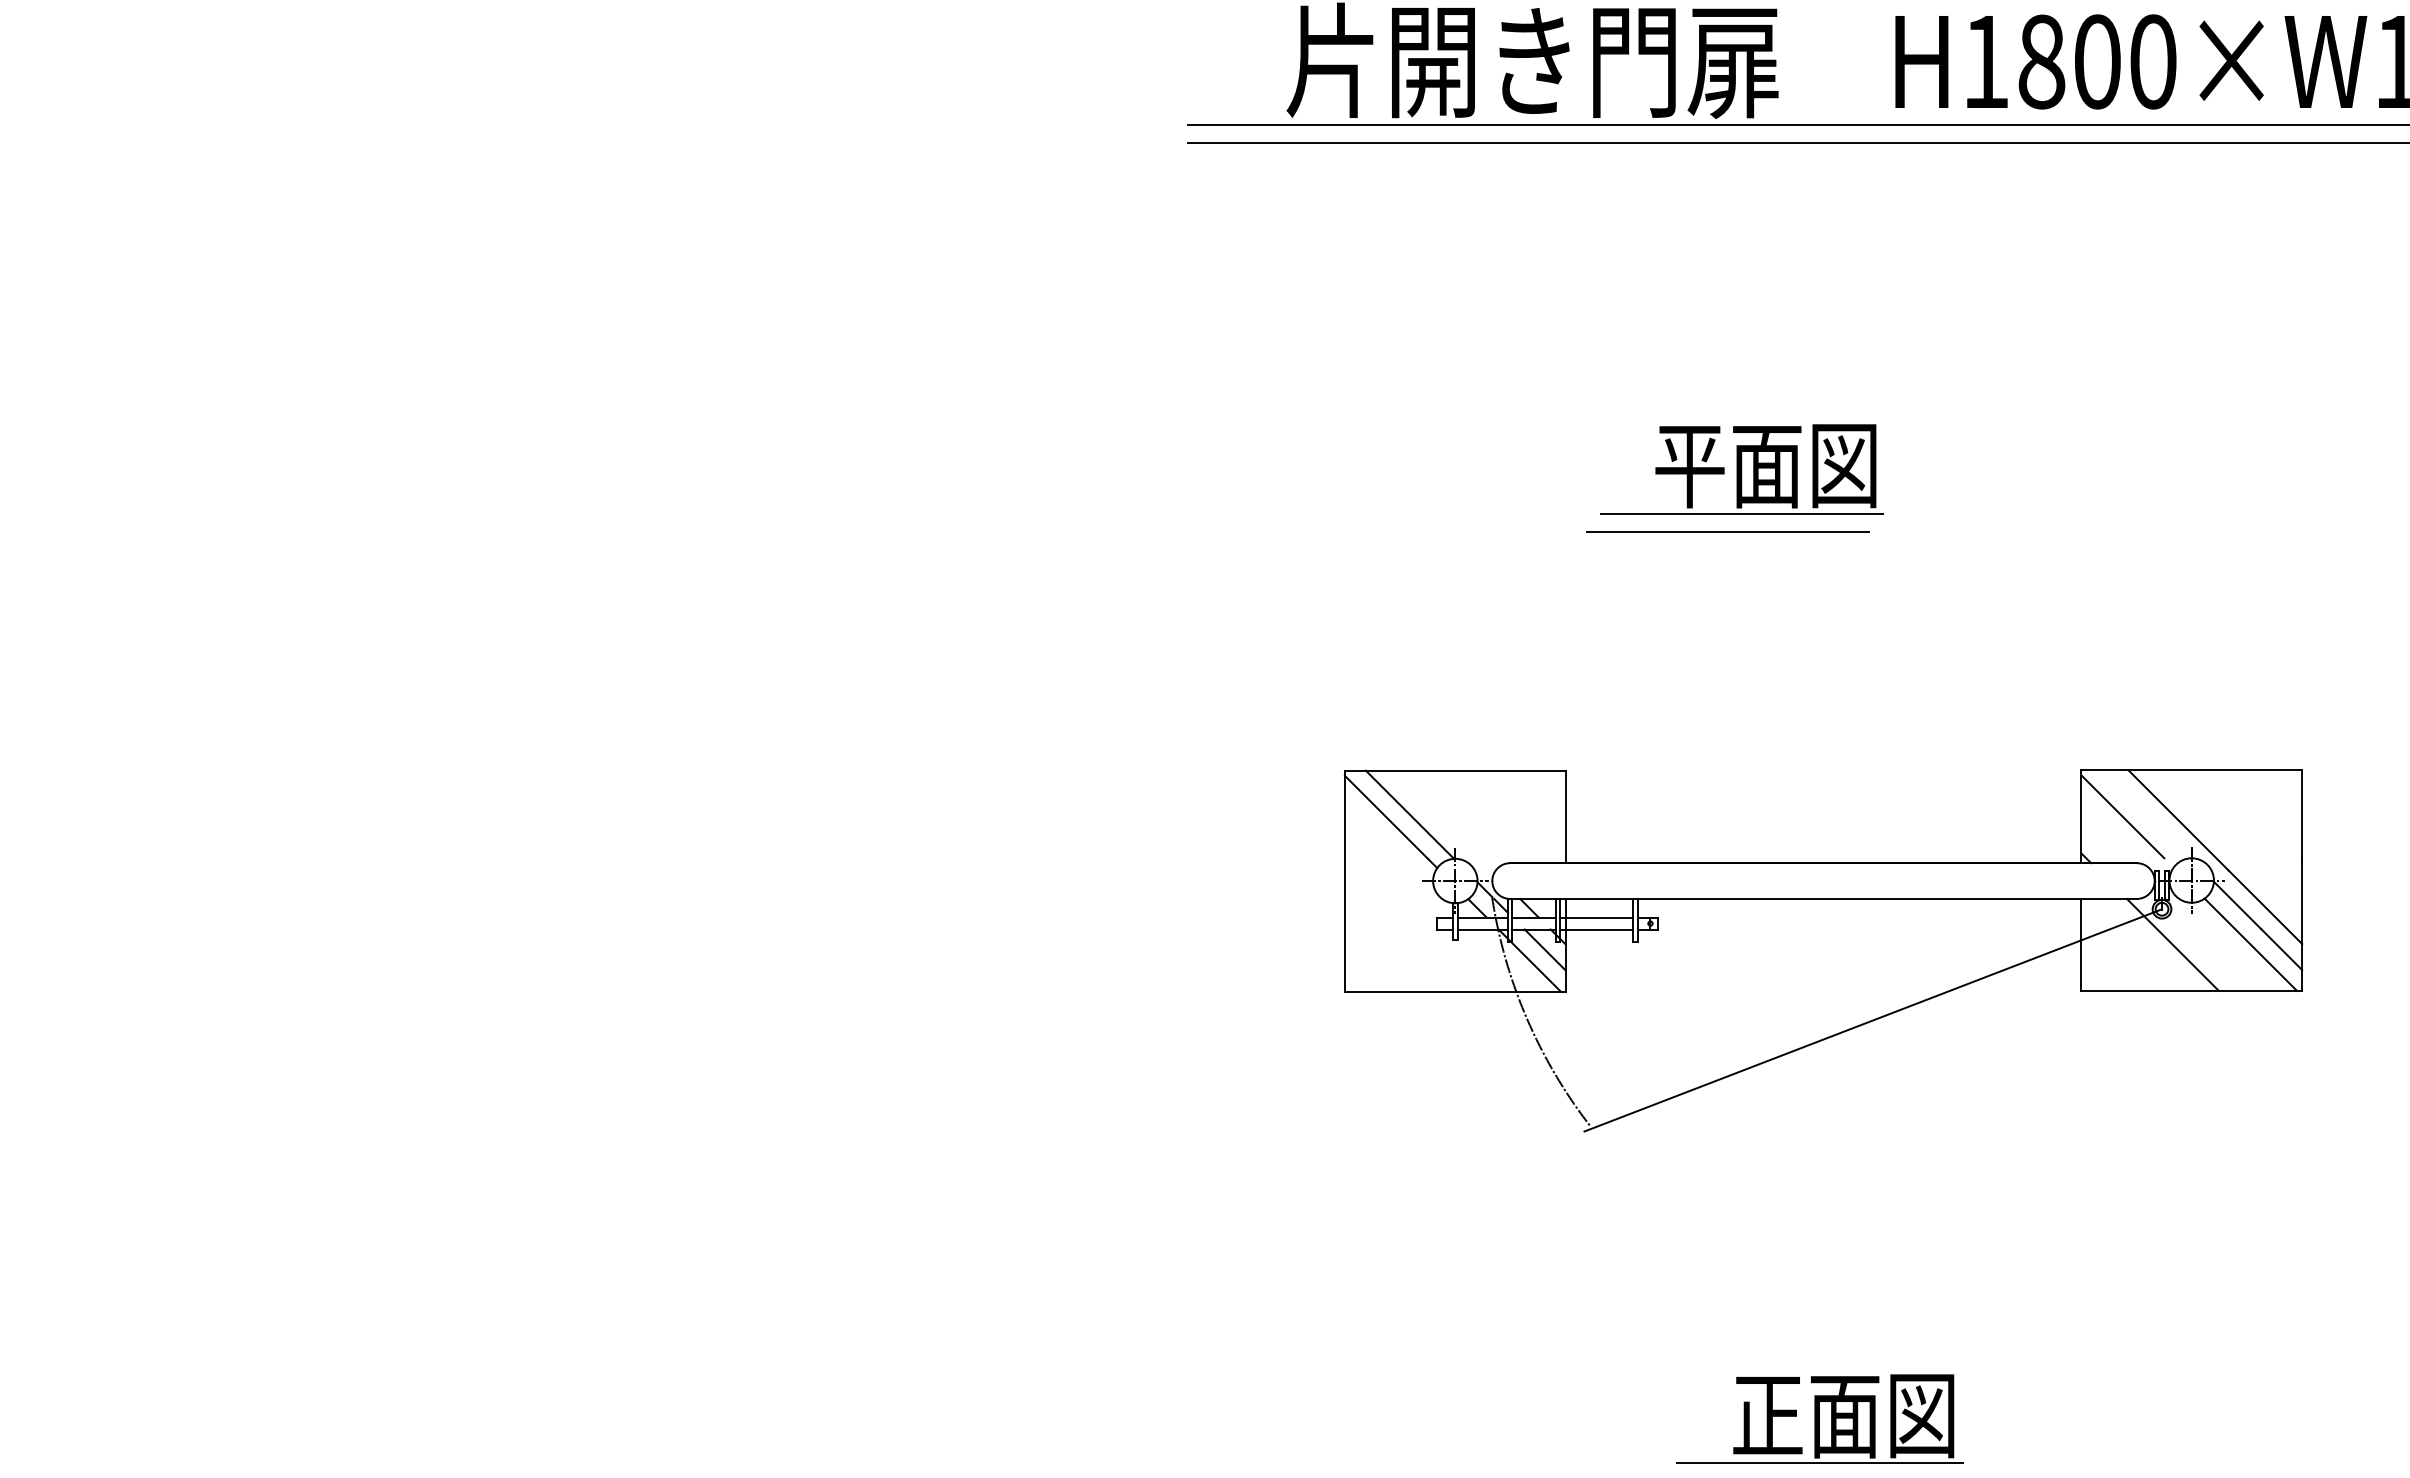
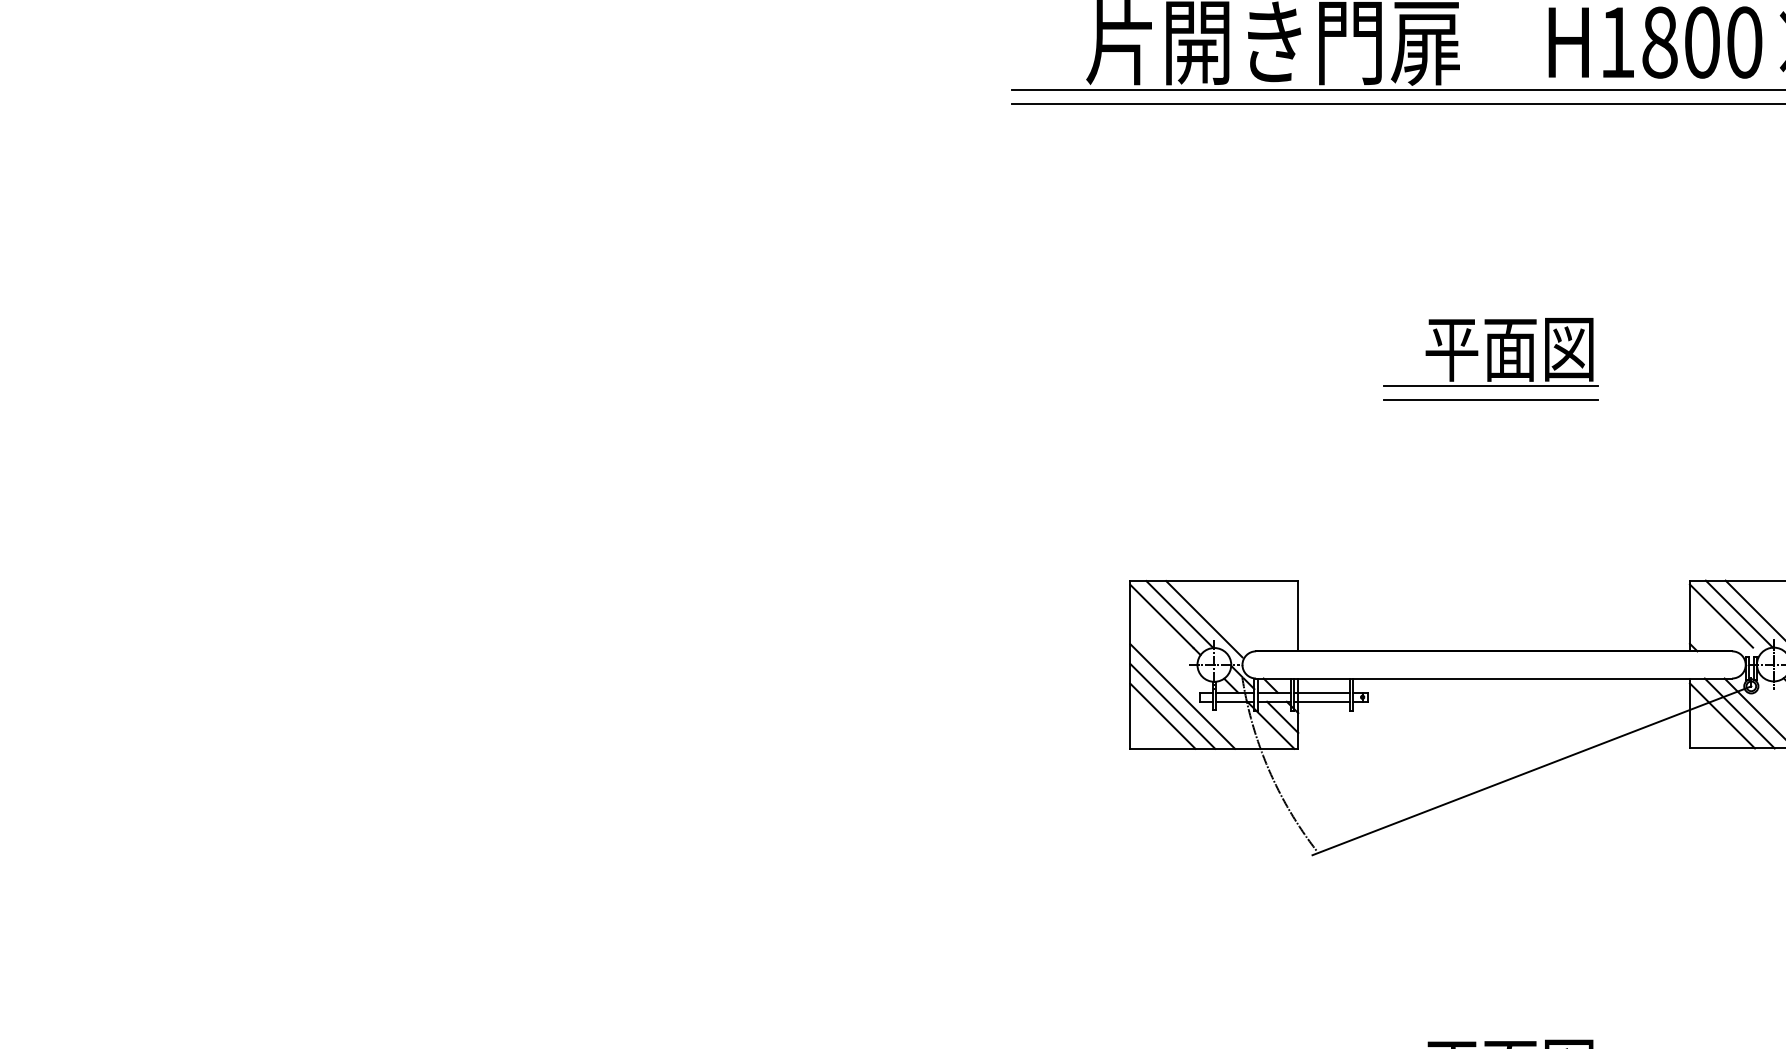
part: (1741, 469) -> (1491, 352), moved
line: (1727, 531) -> (1491, 399), moved
line: (2146, 814) -> (1739, 614), added
line: (1441, 820) -> (1203, 618), added
line: (1413, 922) -> (1182, 696), added
line: (1400, 935) -> (1172, 706), added
line: (2146, 944) -> (1739, 713), added
line: (1387, 948) -> (1162, 716), added
line: (2123, 948) -> (1722, 716), added

